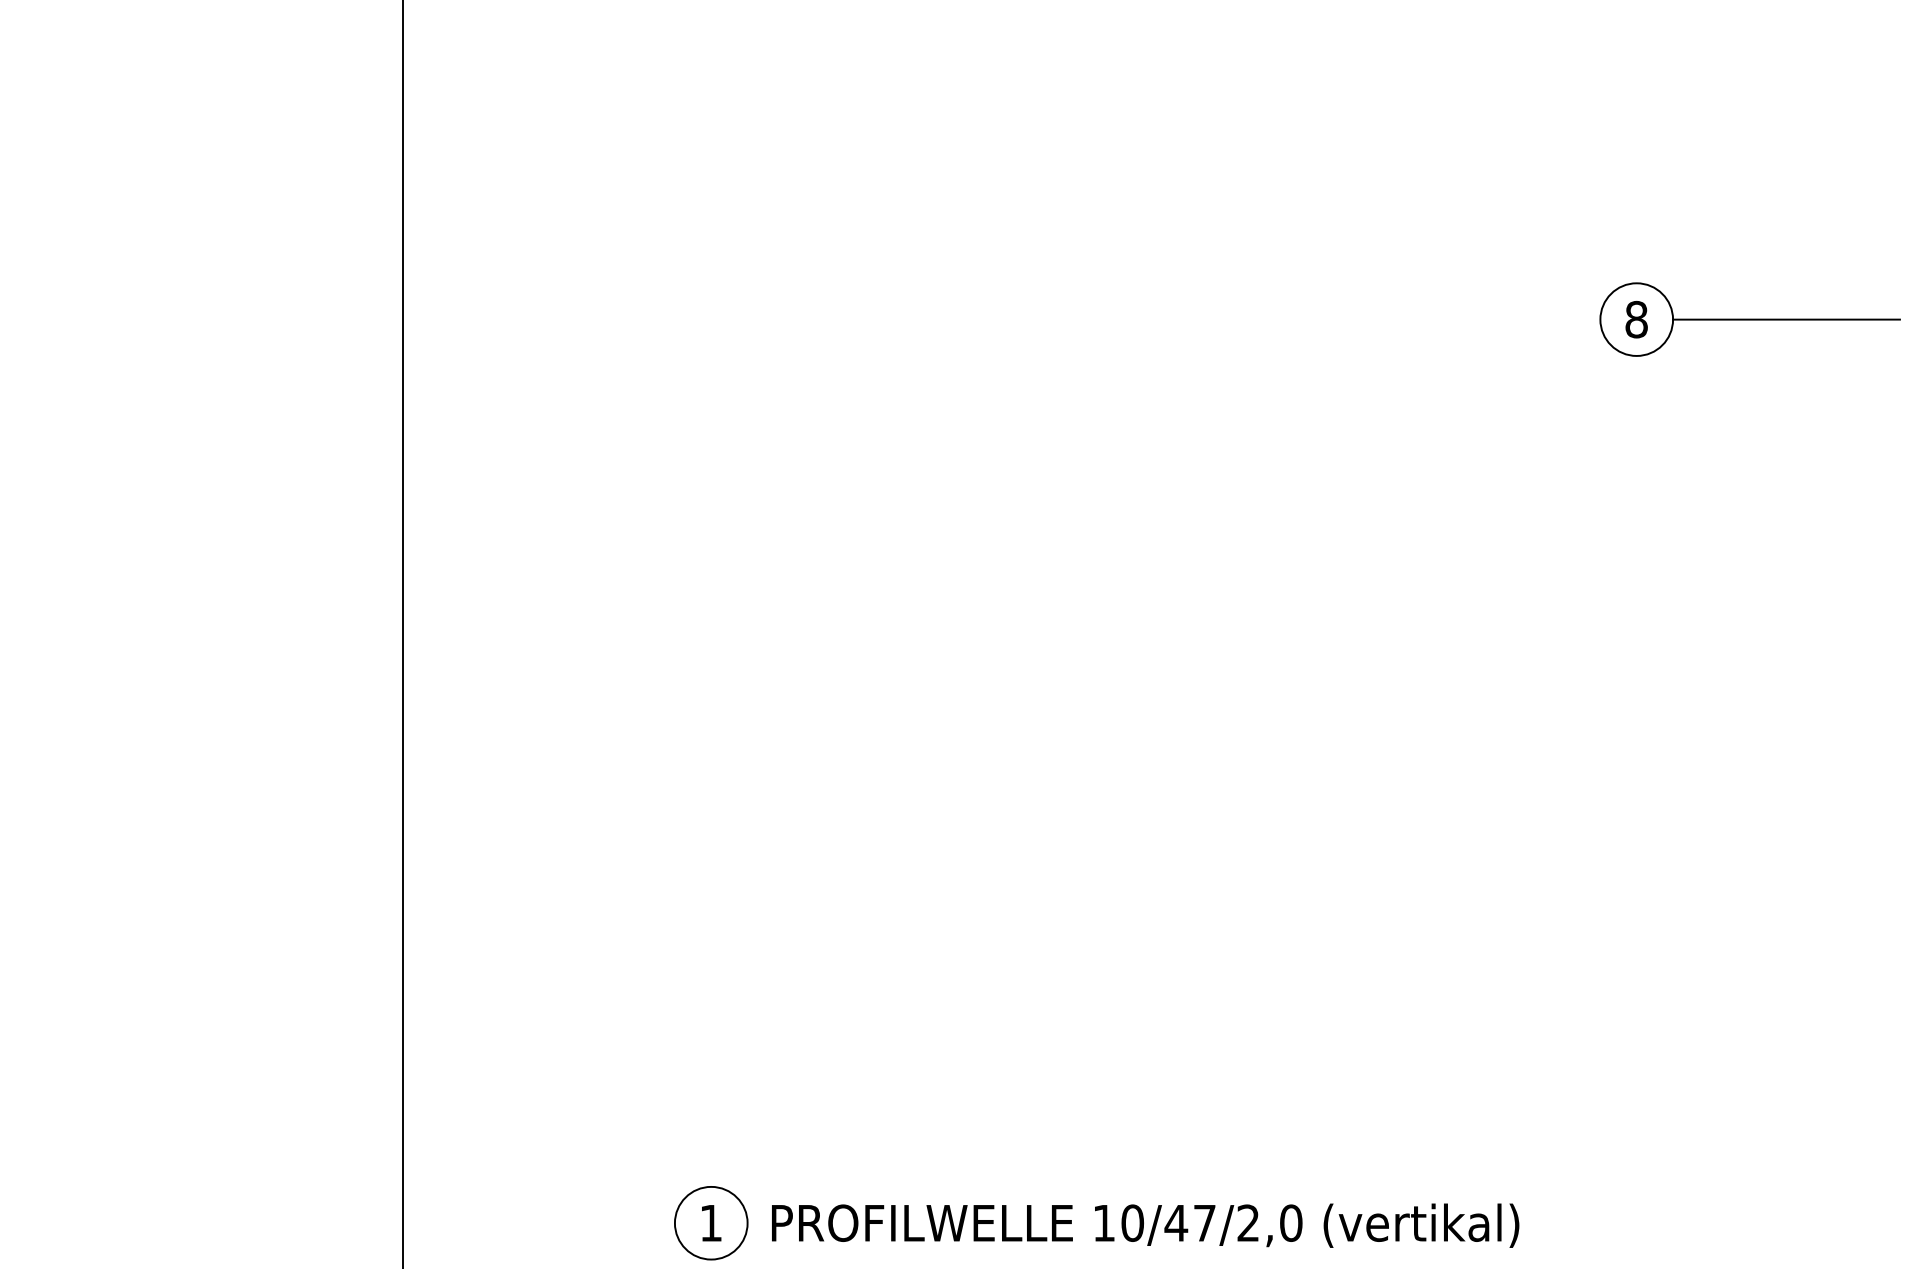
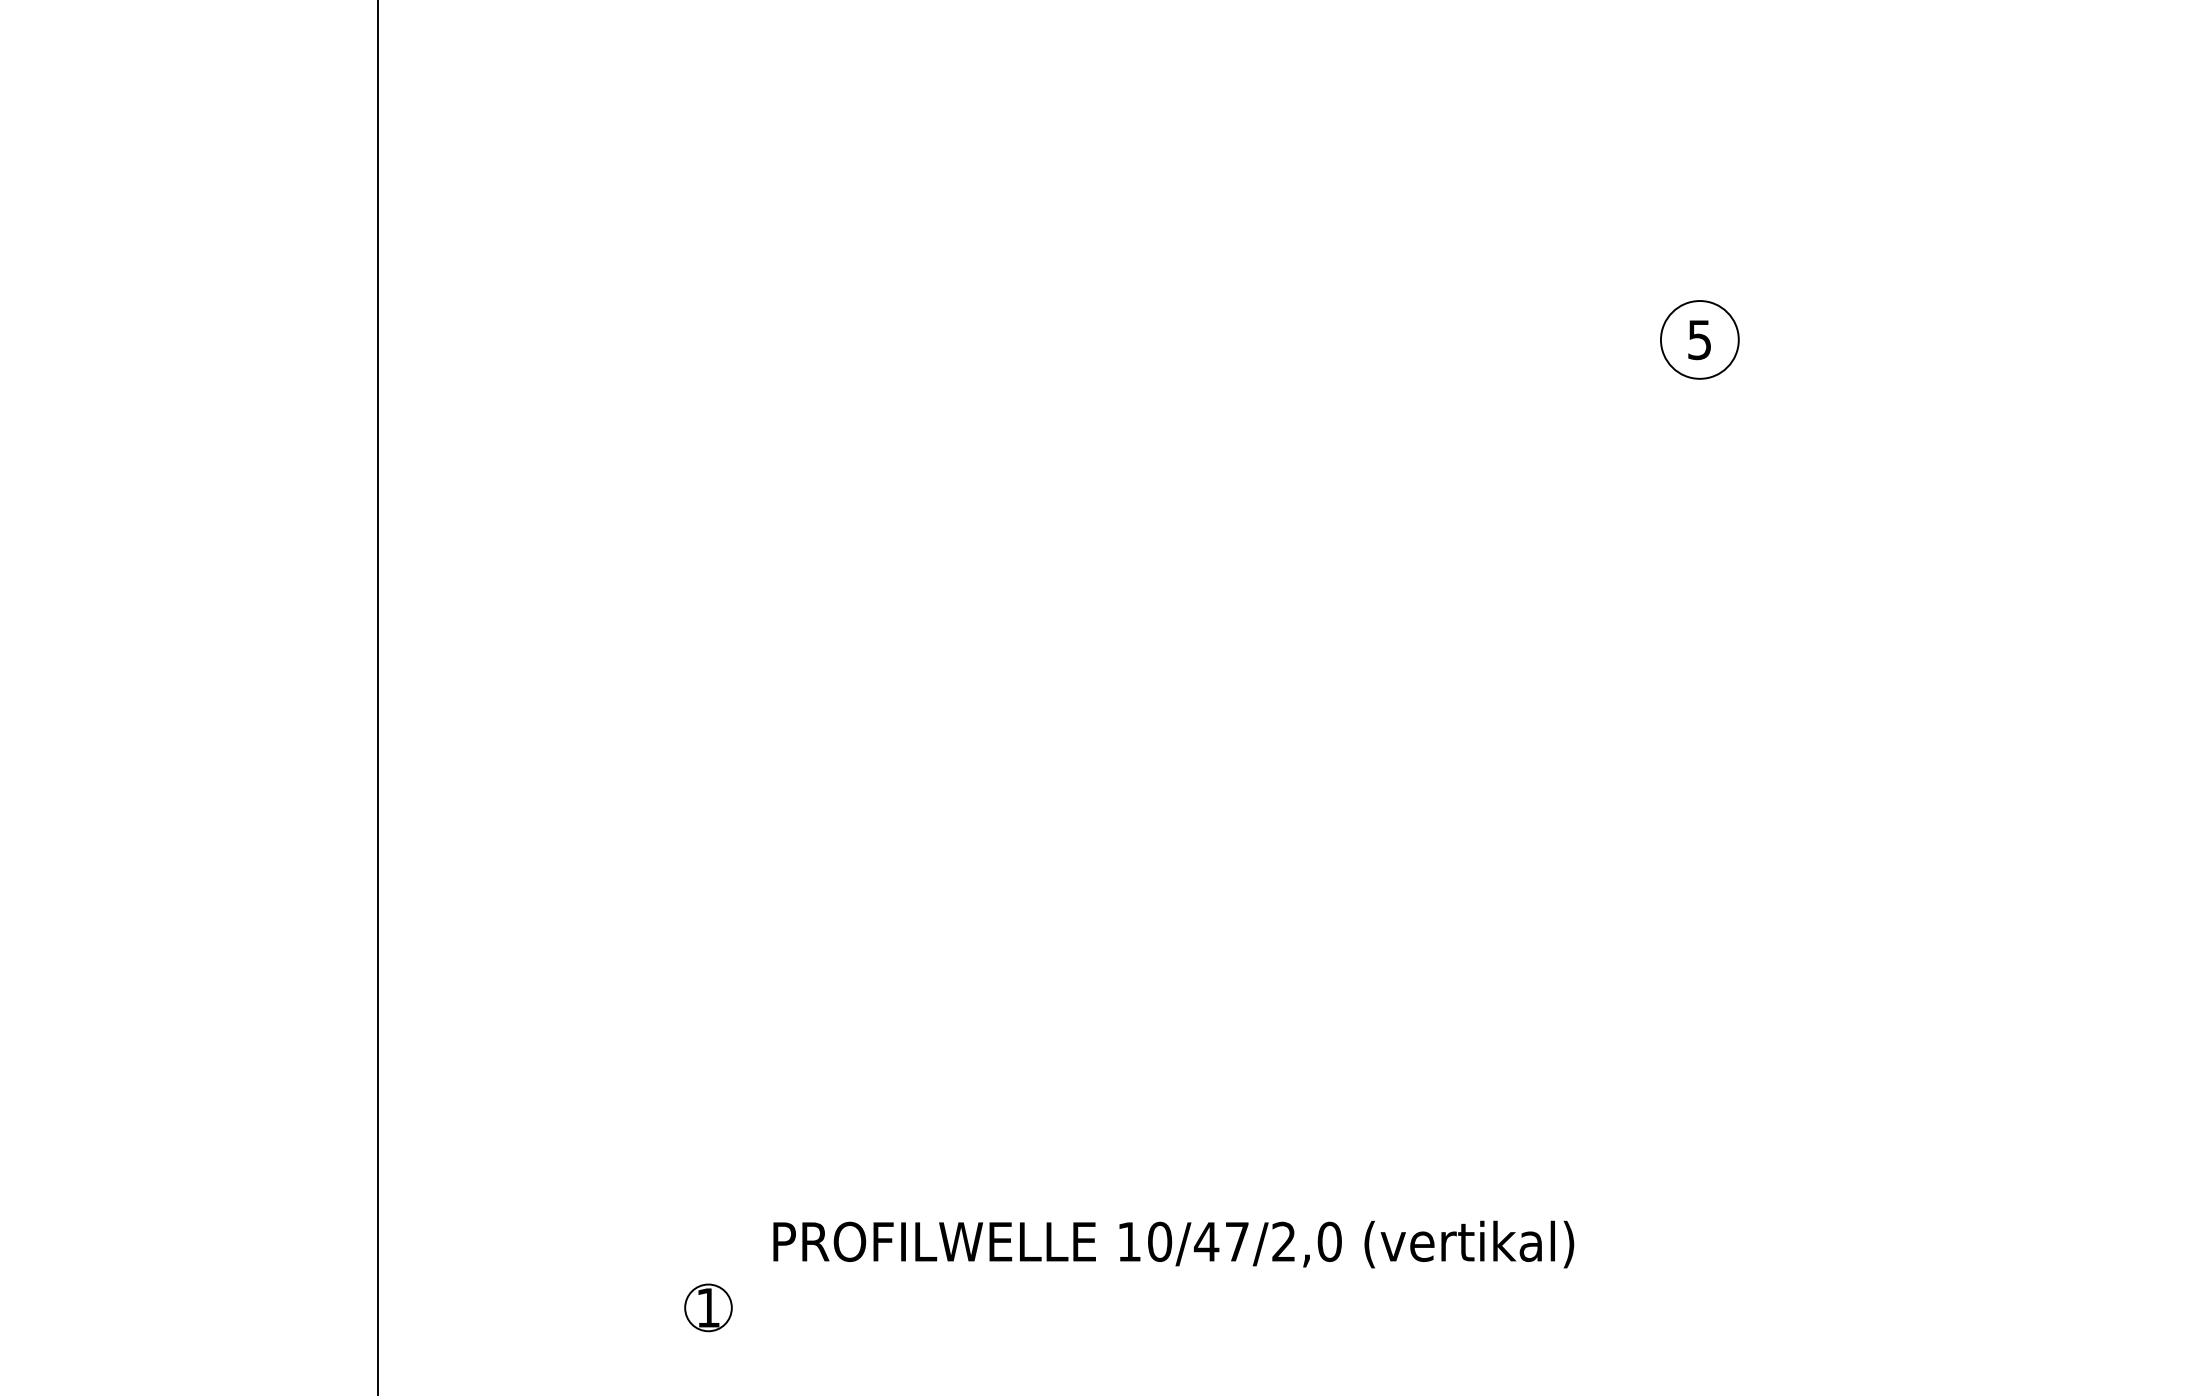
text: (1636, 319) -> (1699, 339), 8 -> 5
line: (1785, 319) -> (1859, 339), removed
circle: (711, 1222) -> (708, 1307), size x0.6
text: (1145, 1225) -> (1173, 1244), moved

